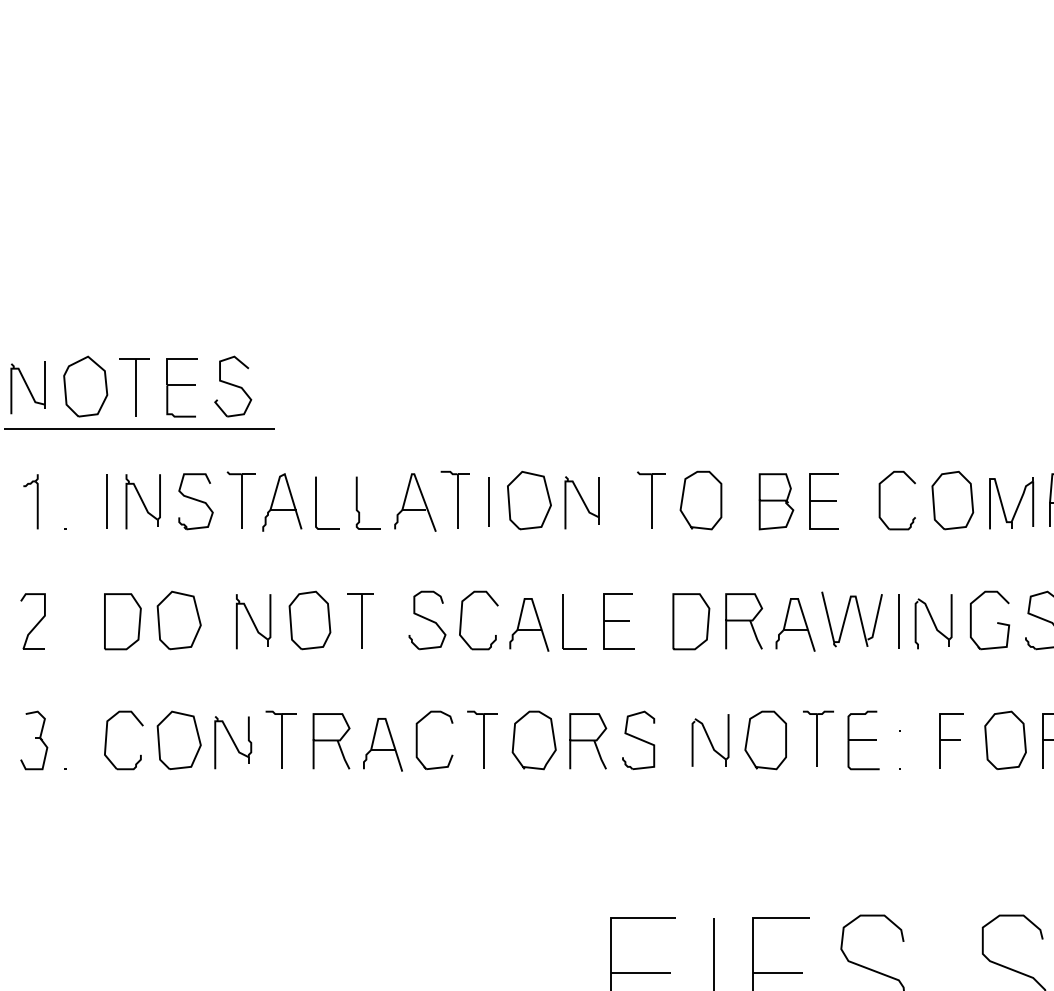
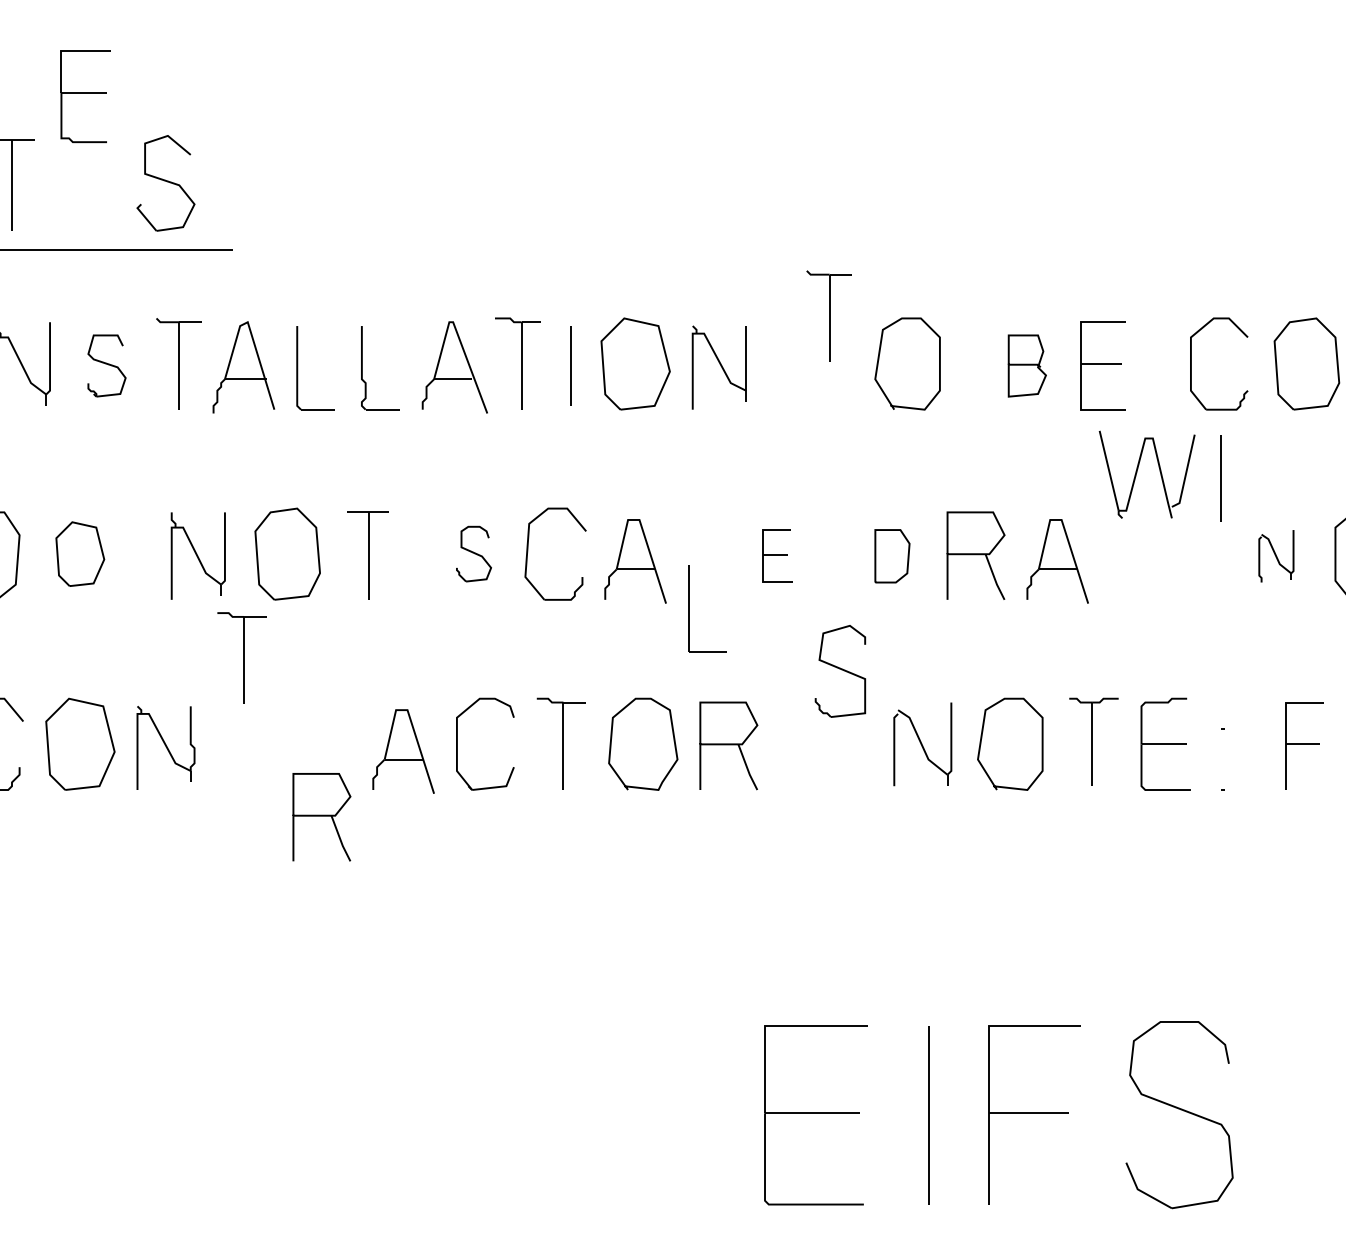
part: (181, 387) -> (83, 95), moved
part: (651, 499) -> (829, 314), moved
part: (195, 501) -> (106, 365), size x0.7
part: (776, 501) -> (1027, 365), size x0.7
part: (851, 619) -> (1146, 474), moved
part: (178, 620) -> (79, 554), size x0.7
part: (427, 620) -> (474, 554), size x0.6
part: (563, 621) -> (689, 608), moved
part: (618, 621) -> (776, 555), size x0.6
part: (691, 621) -> (892, 555), size x0.6
line: (898, 621) -> (1220, 478), moved
part: (933, 621) -> (1276, 555), size x0.6
part: (280, 739) -> (240, 657), moved
part: (638, 739) -> (840, 669), moved
part: (331, 741) -> (321, 817), moved

